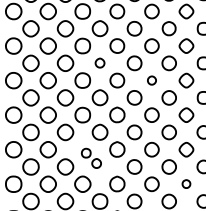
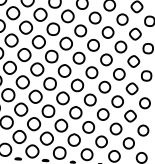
part: (99, 62) -> (65, 43), size x1.67
part: (151, 80) -> (106, 59), size x1.67
part: (91, 158) -> (54, 118), size x1.67
part: (186, 183) -> (128, 142), size x1.67

